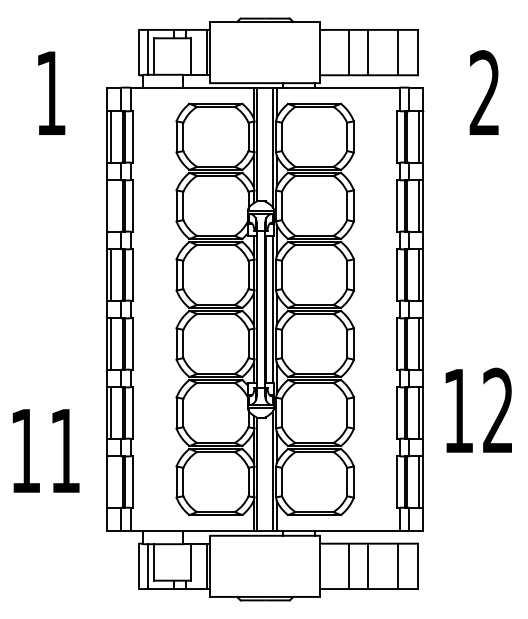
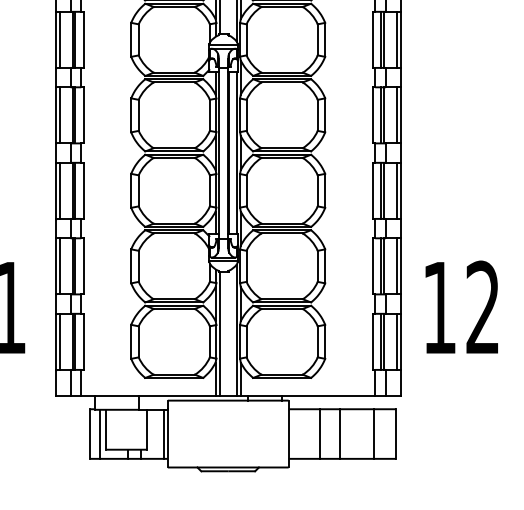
line: (111, 205) -> (60, 39), added
text: (478, 409) -> (461, 306), moved
line: (111, 481) -> (60, 341), added

